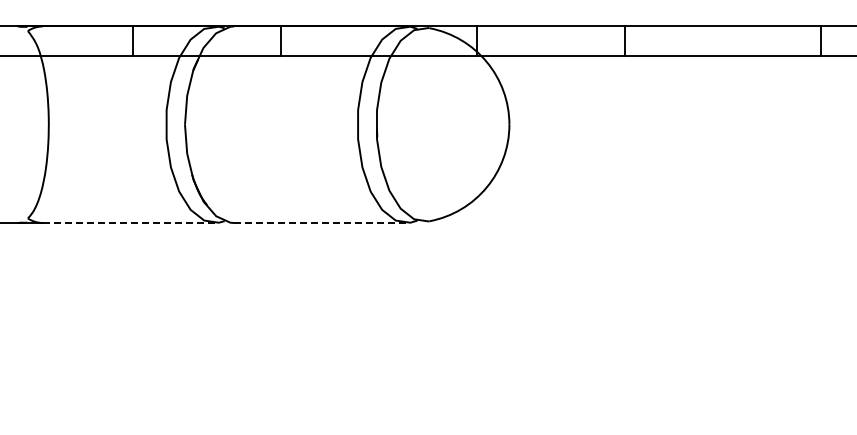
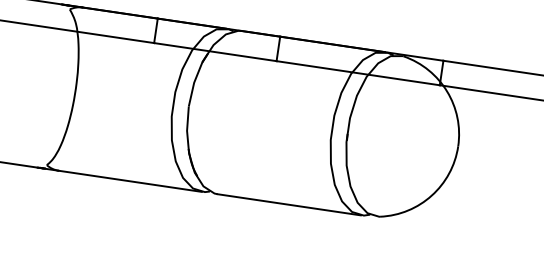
line: (129, 223) -> (130, 181), dashed -> solid
line: (320, 223) -> (289, 205), dashed -> solid

